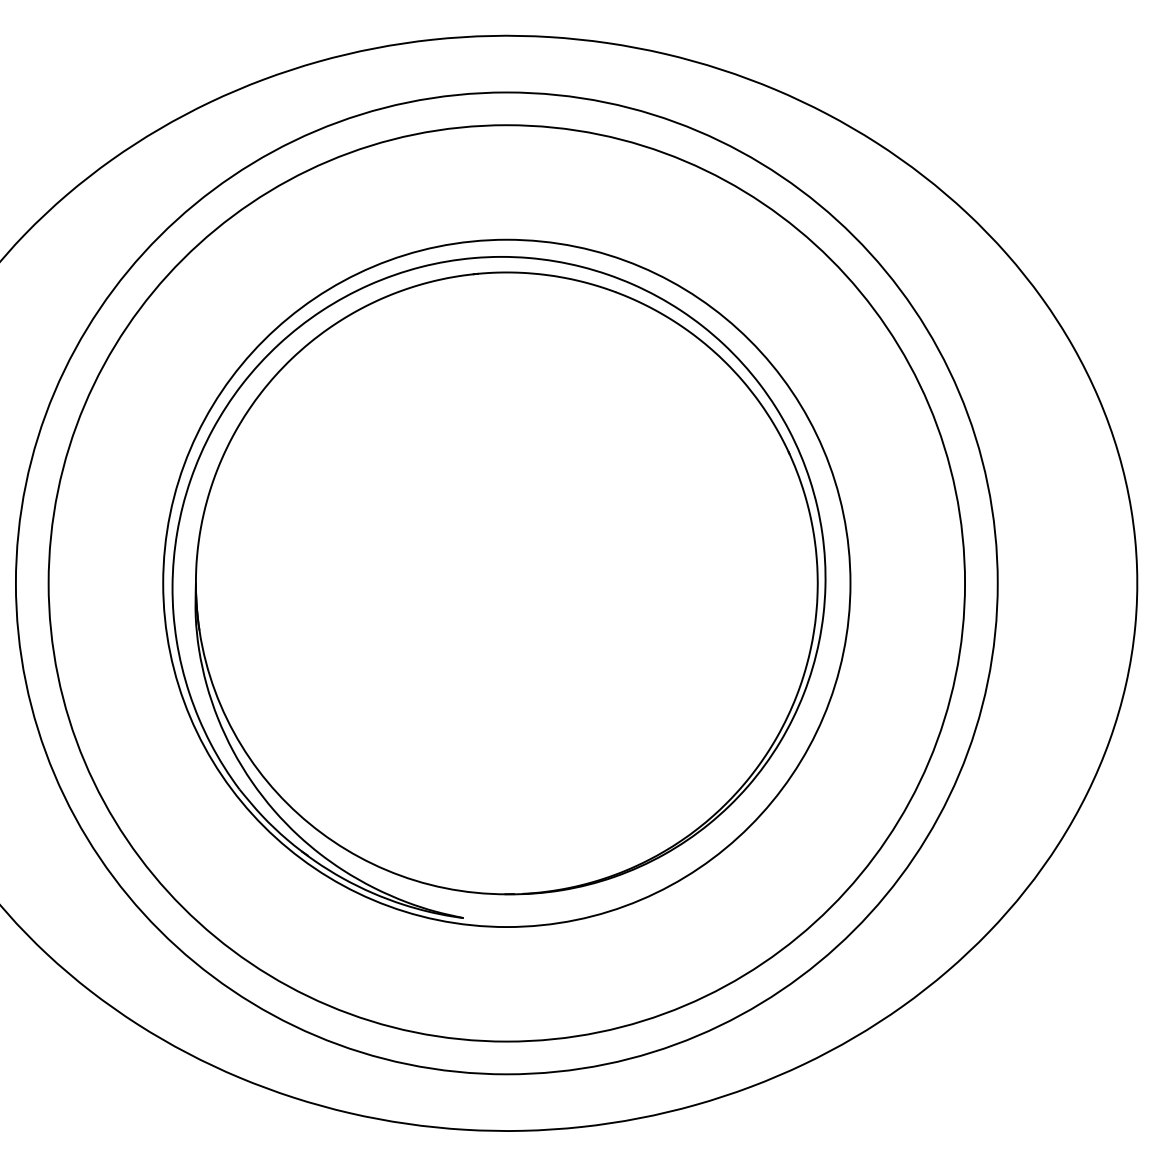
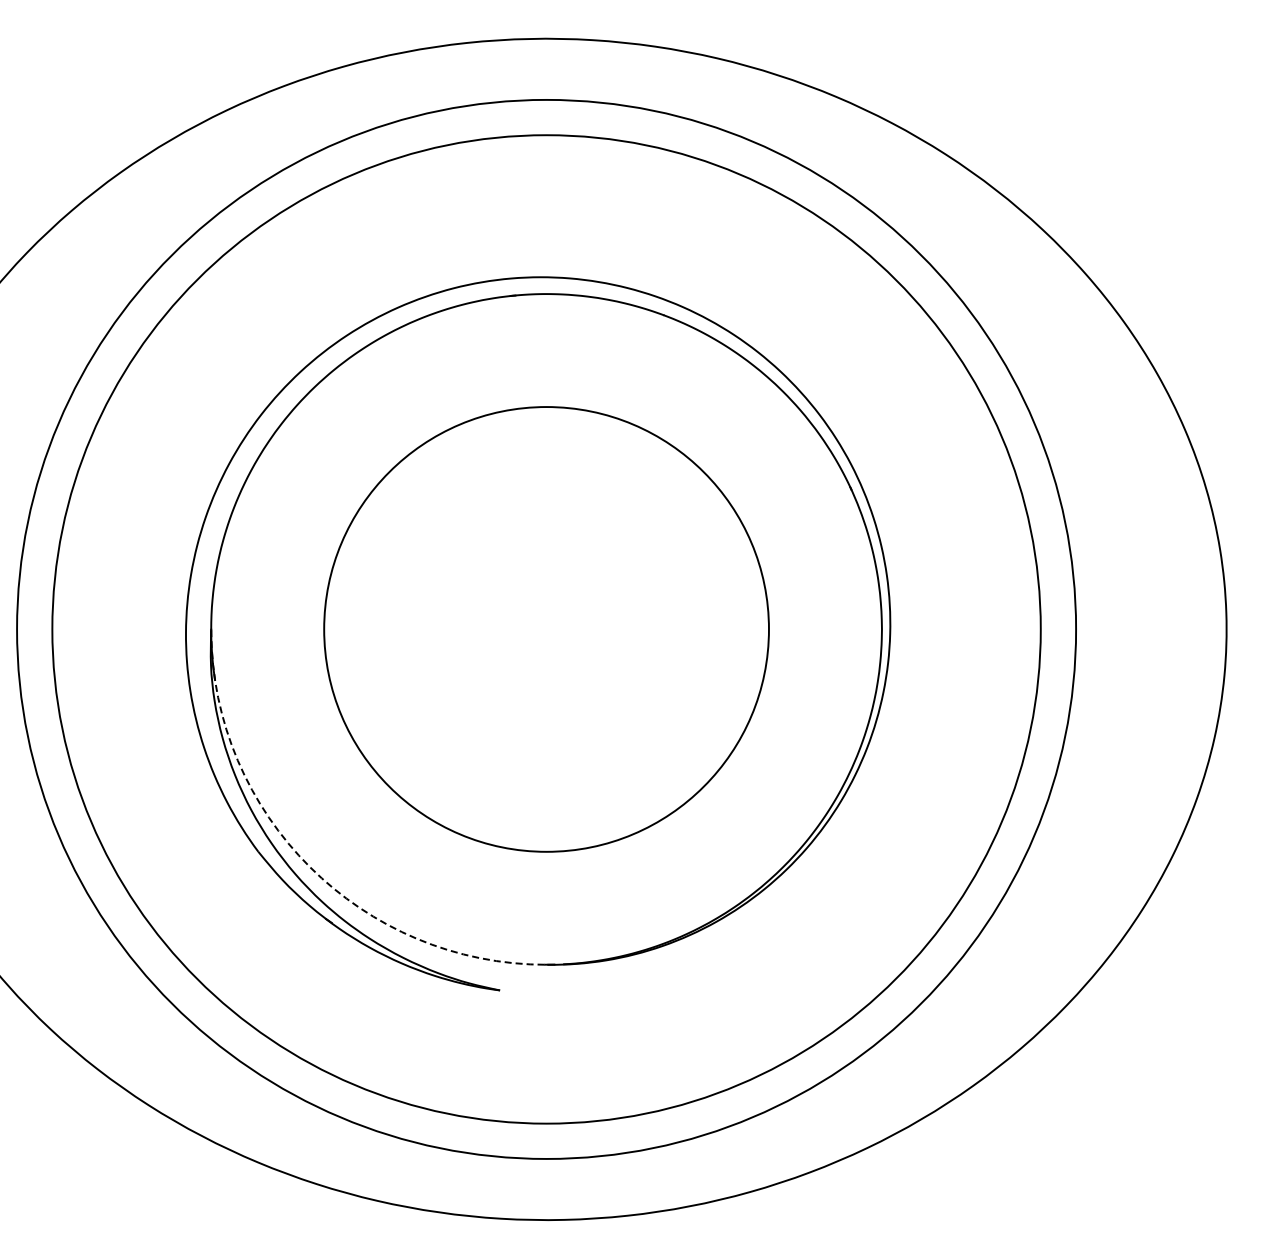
circle: (506, 583) -> (546, 629), size x0.6
arc: (287, 804) -> (310, 867), solid -> dashed

